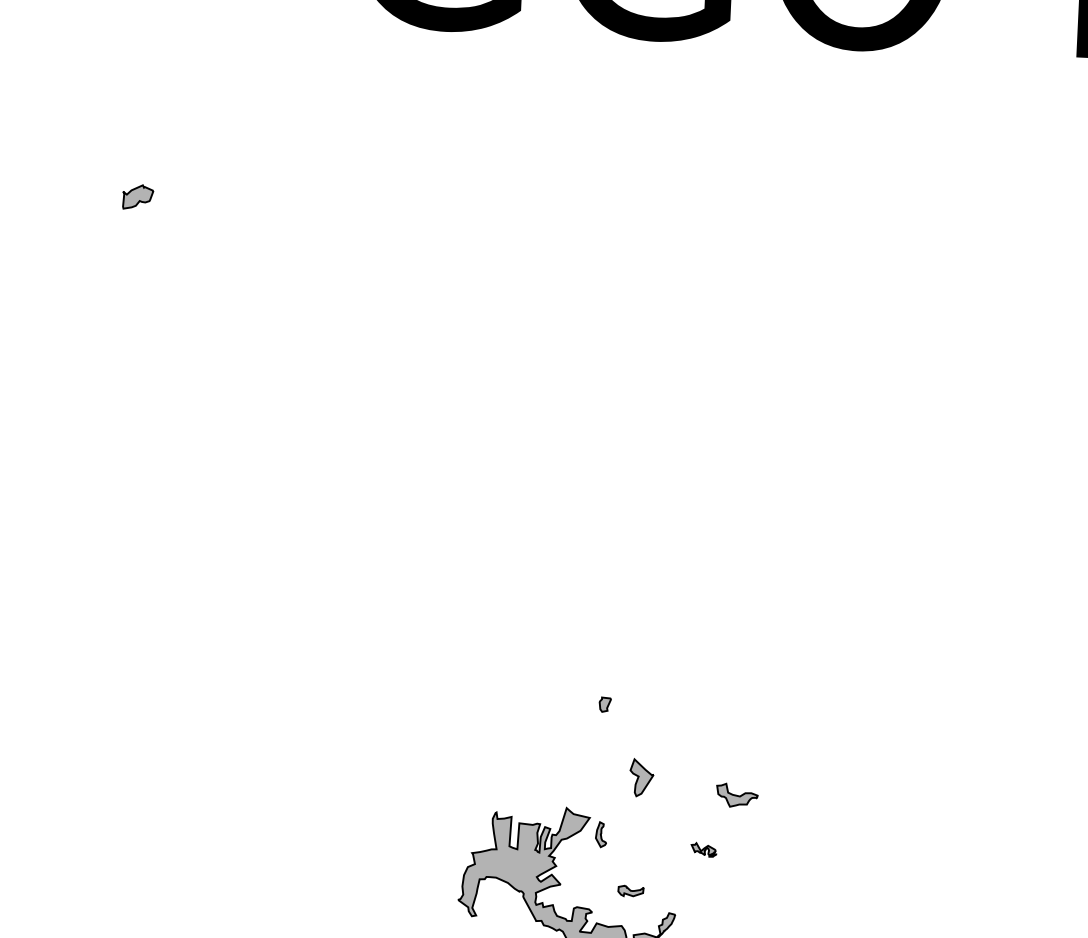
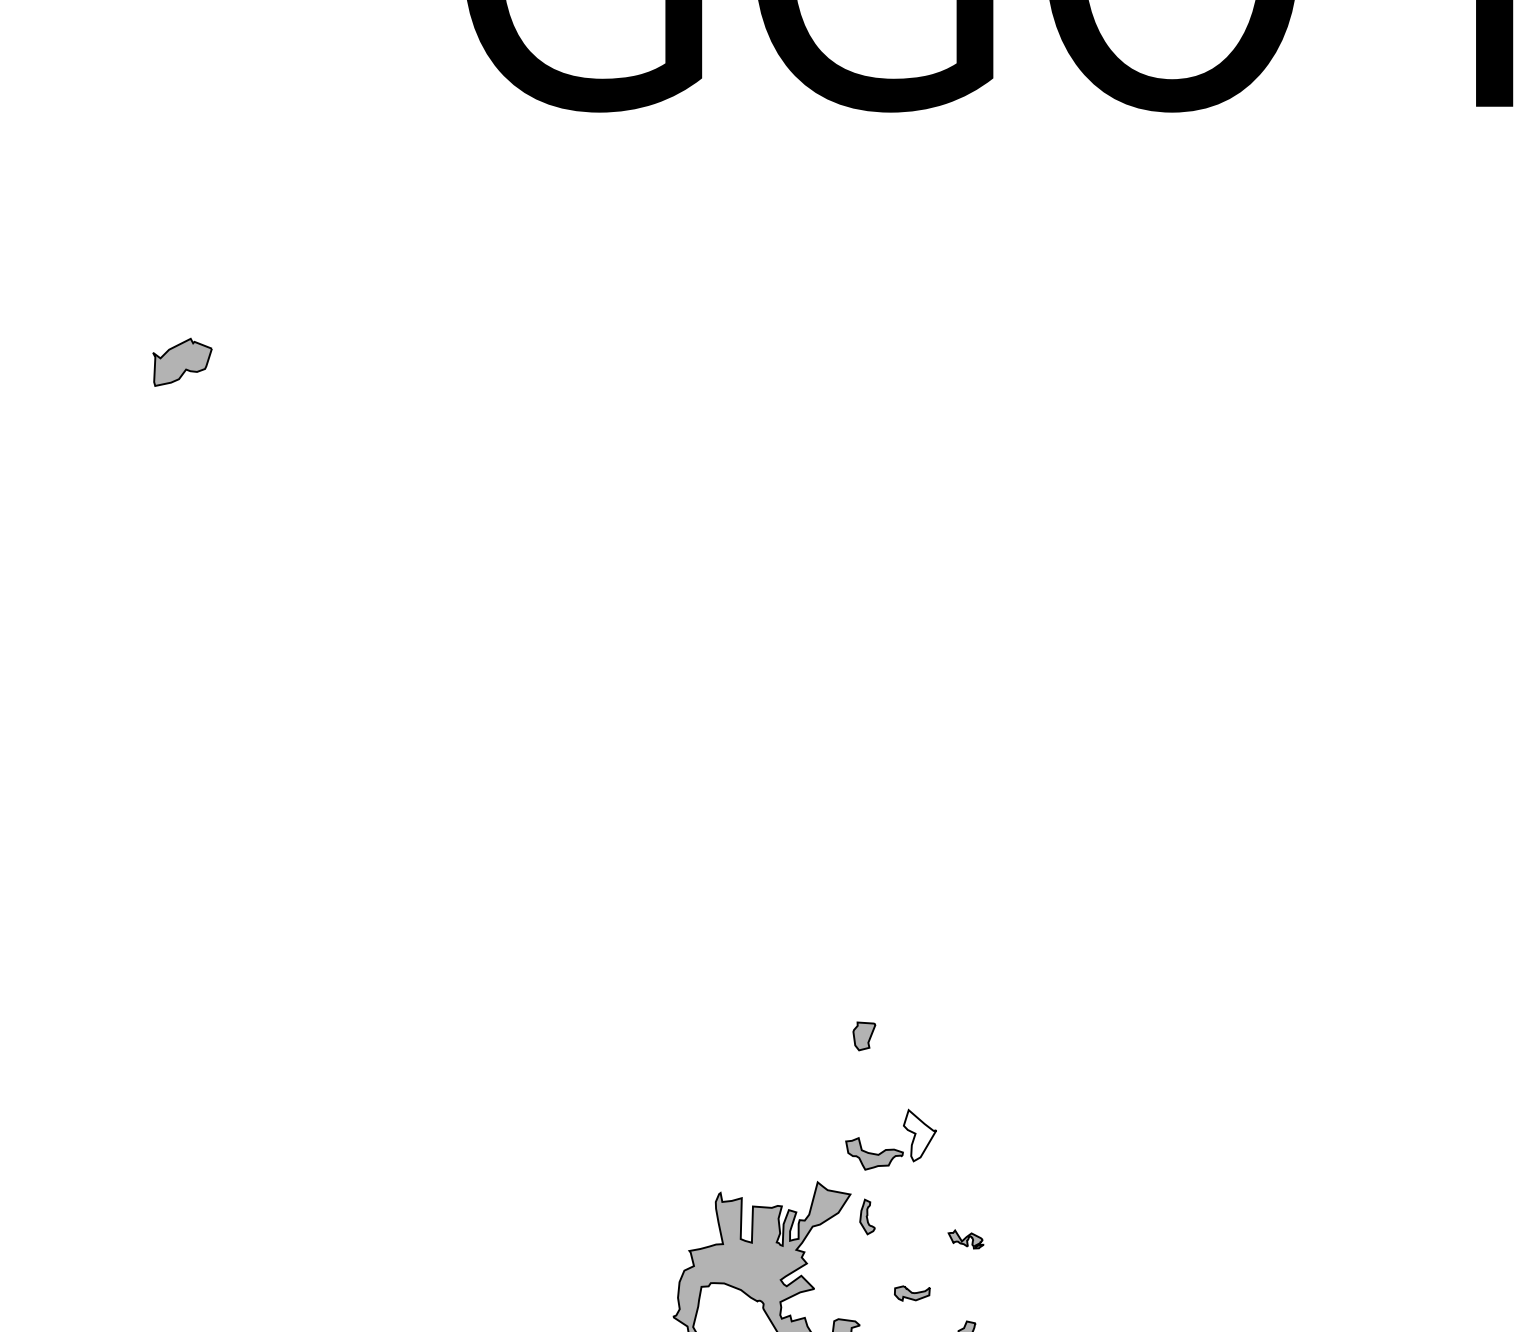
part: (138, 196) -> (182, 361), size x1.4
part: (605, 704) -> (864, 1036), size x1.4
fill: (641, 777) -> (919, 1135), removed
part: (737, 795) -> (874, 1153), moved
part: (703, 849) -> (965, 1239), moved

